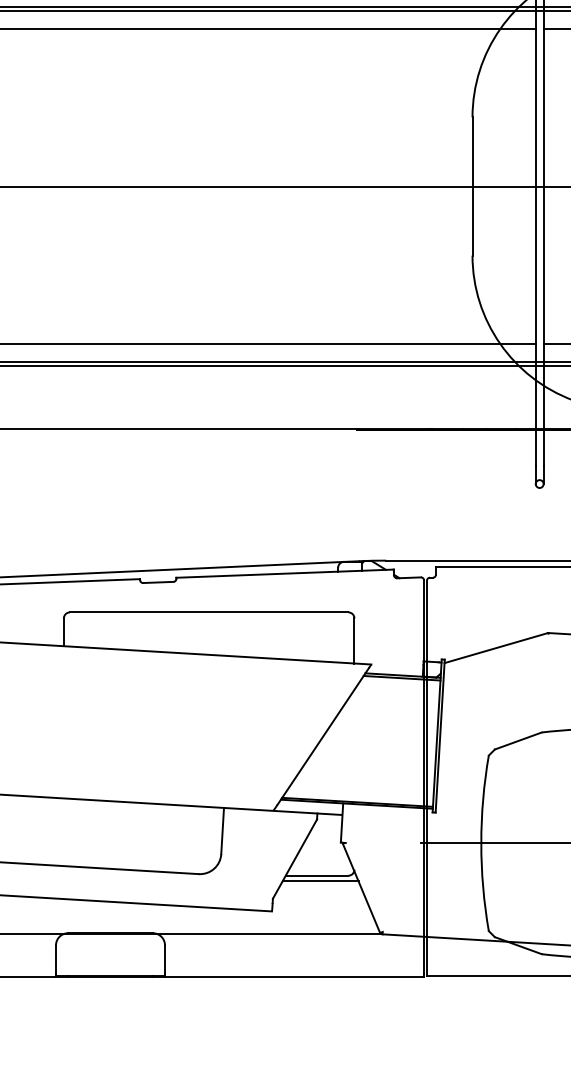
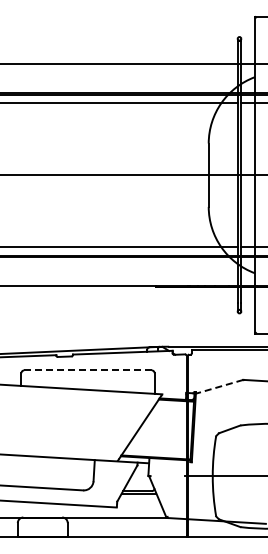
line: (210, 612) -> (88, 370), solid -> dashed
line: (496, 647) -> (219, 386), solid -> dashed

